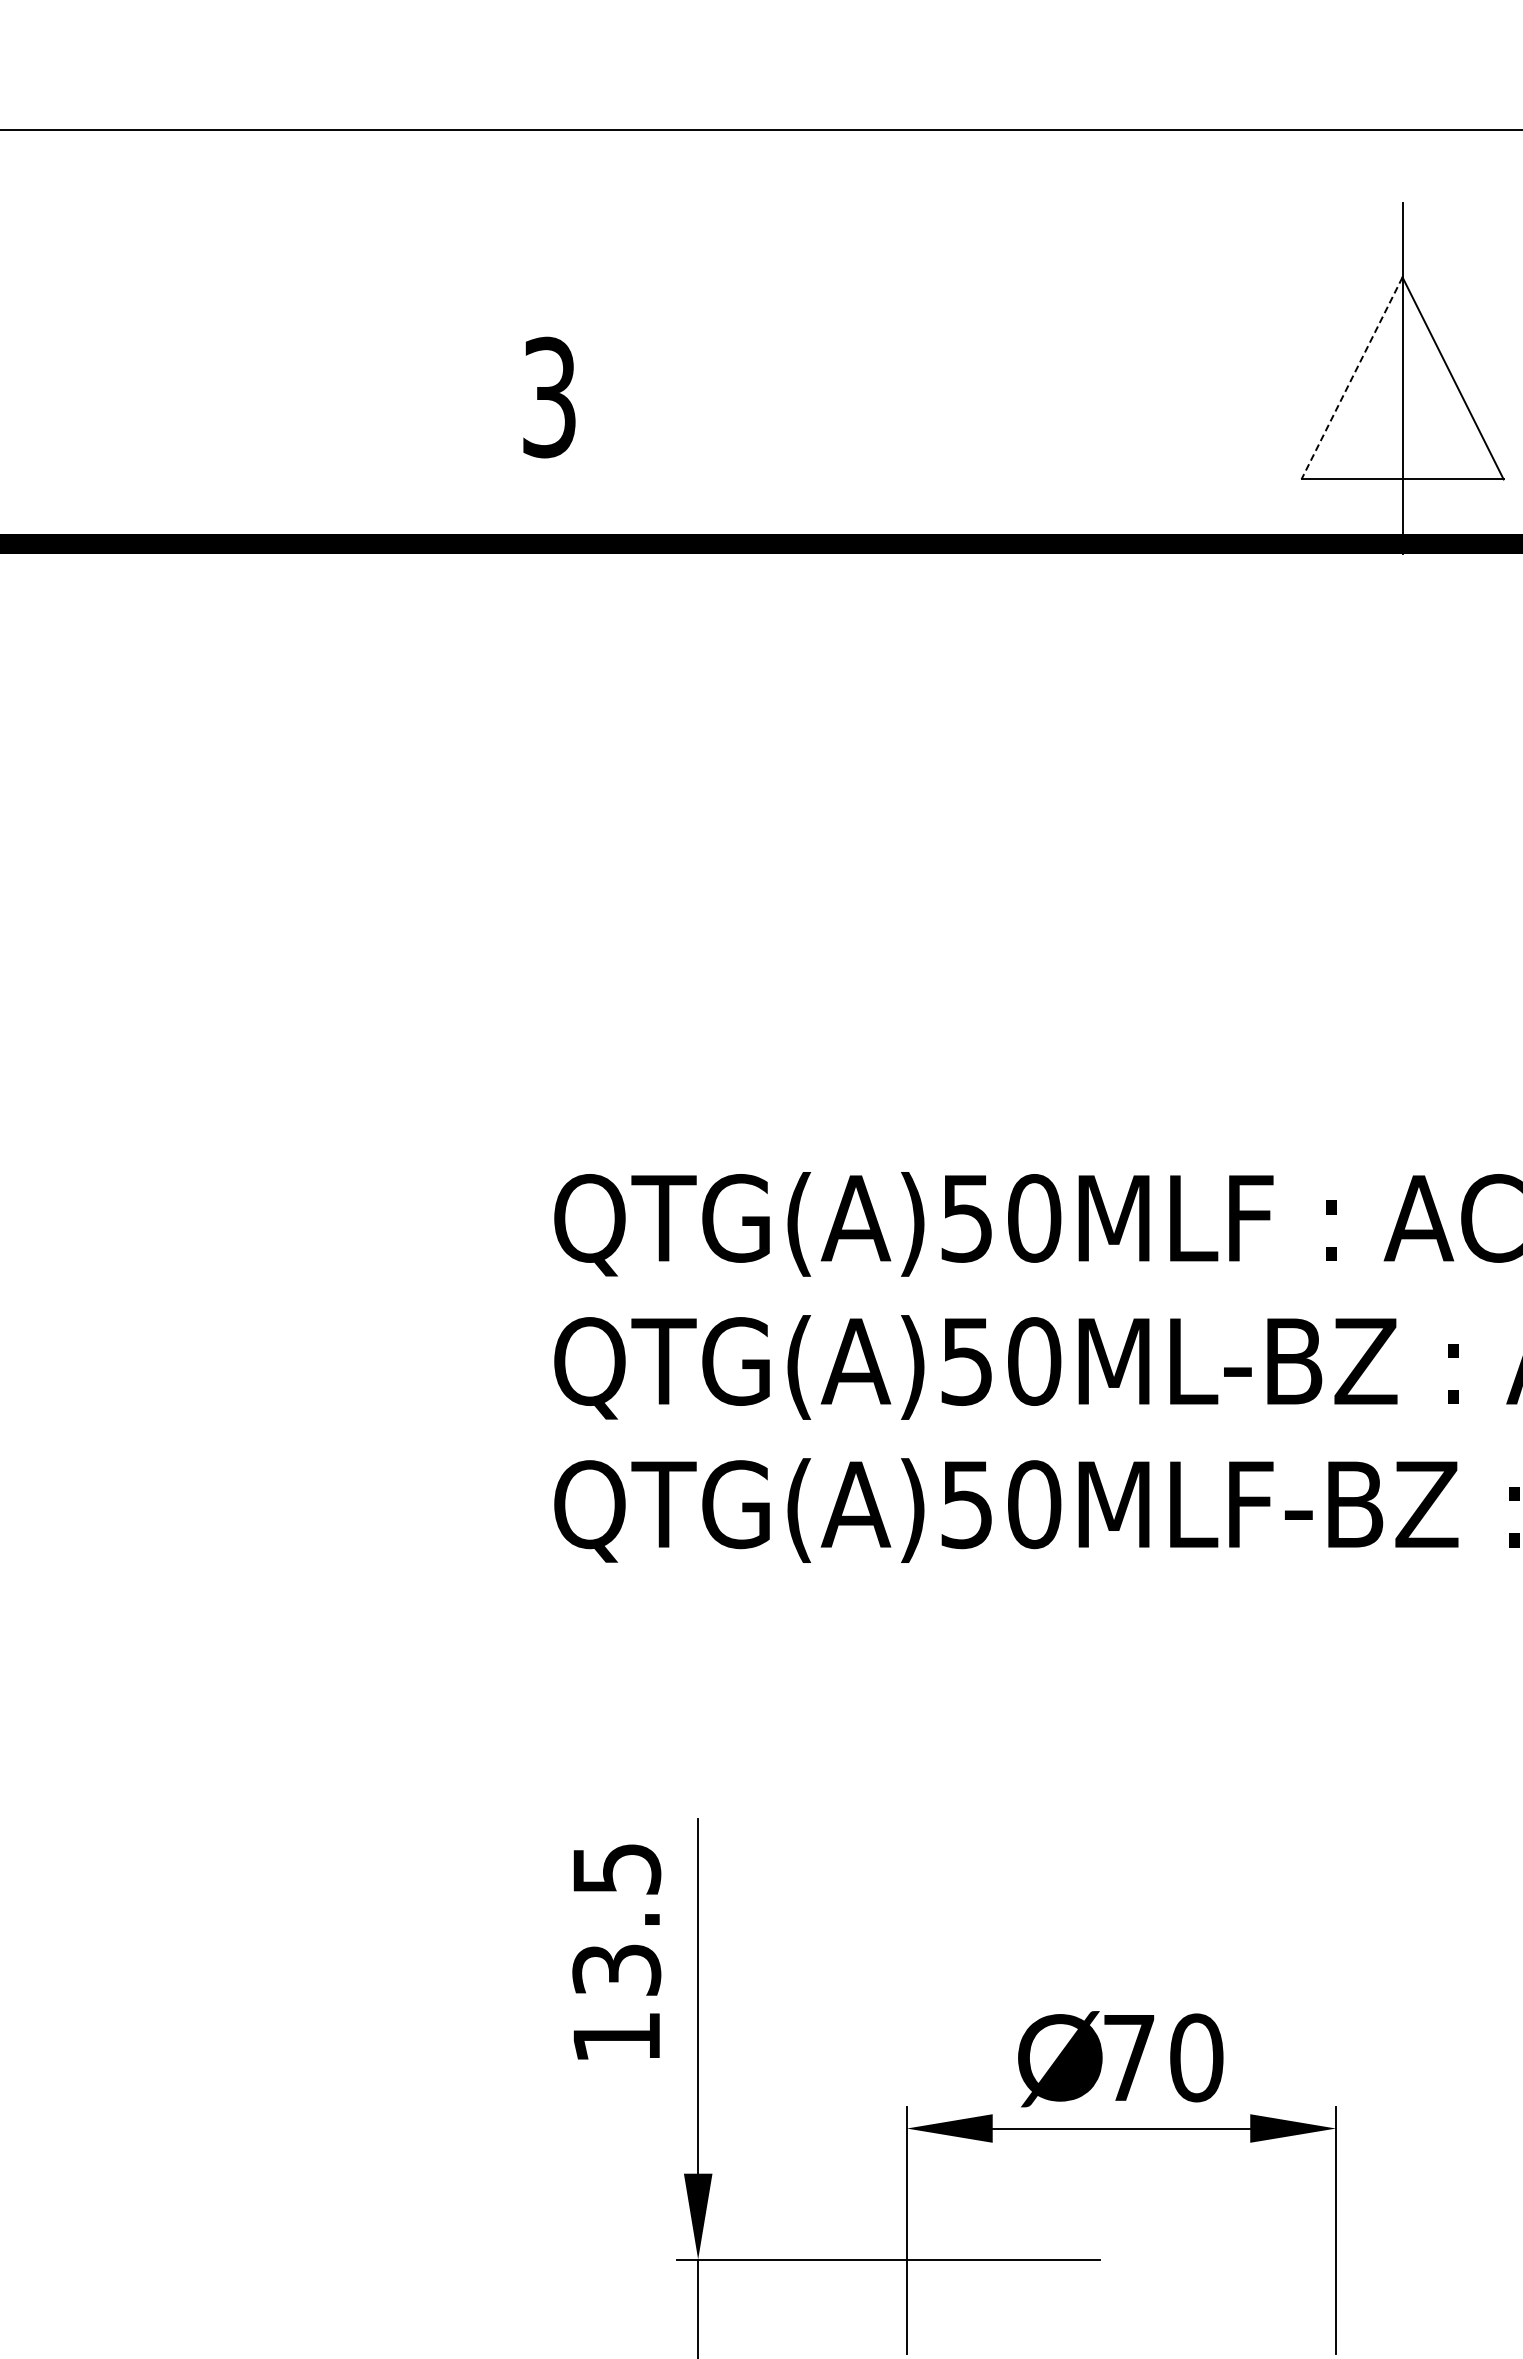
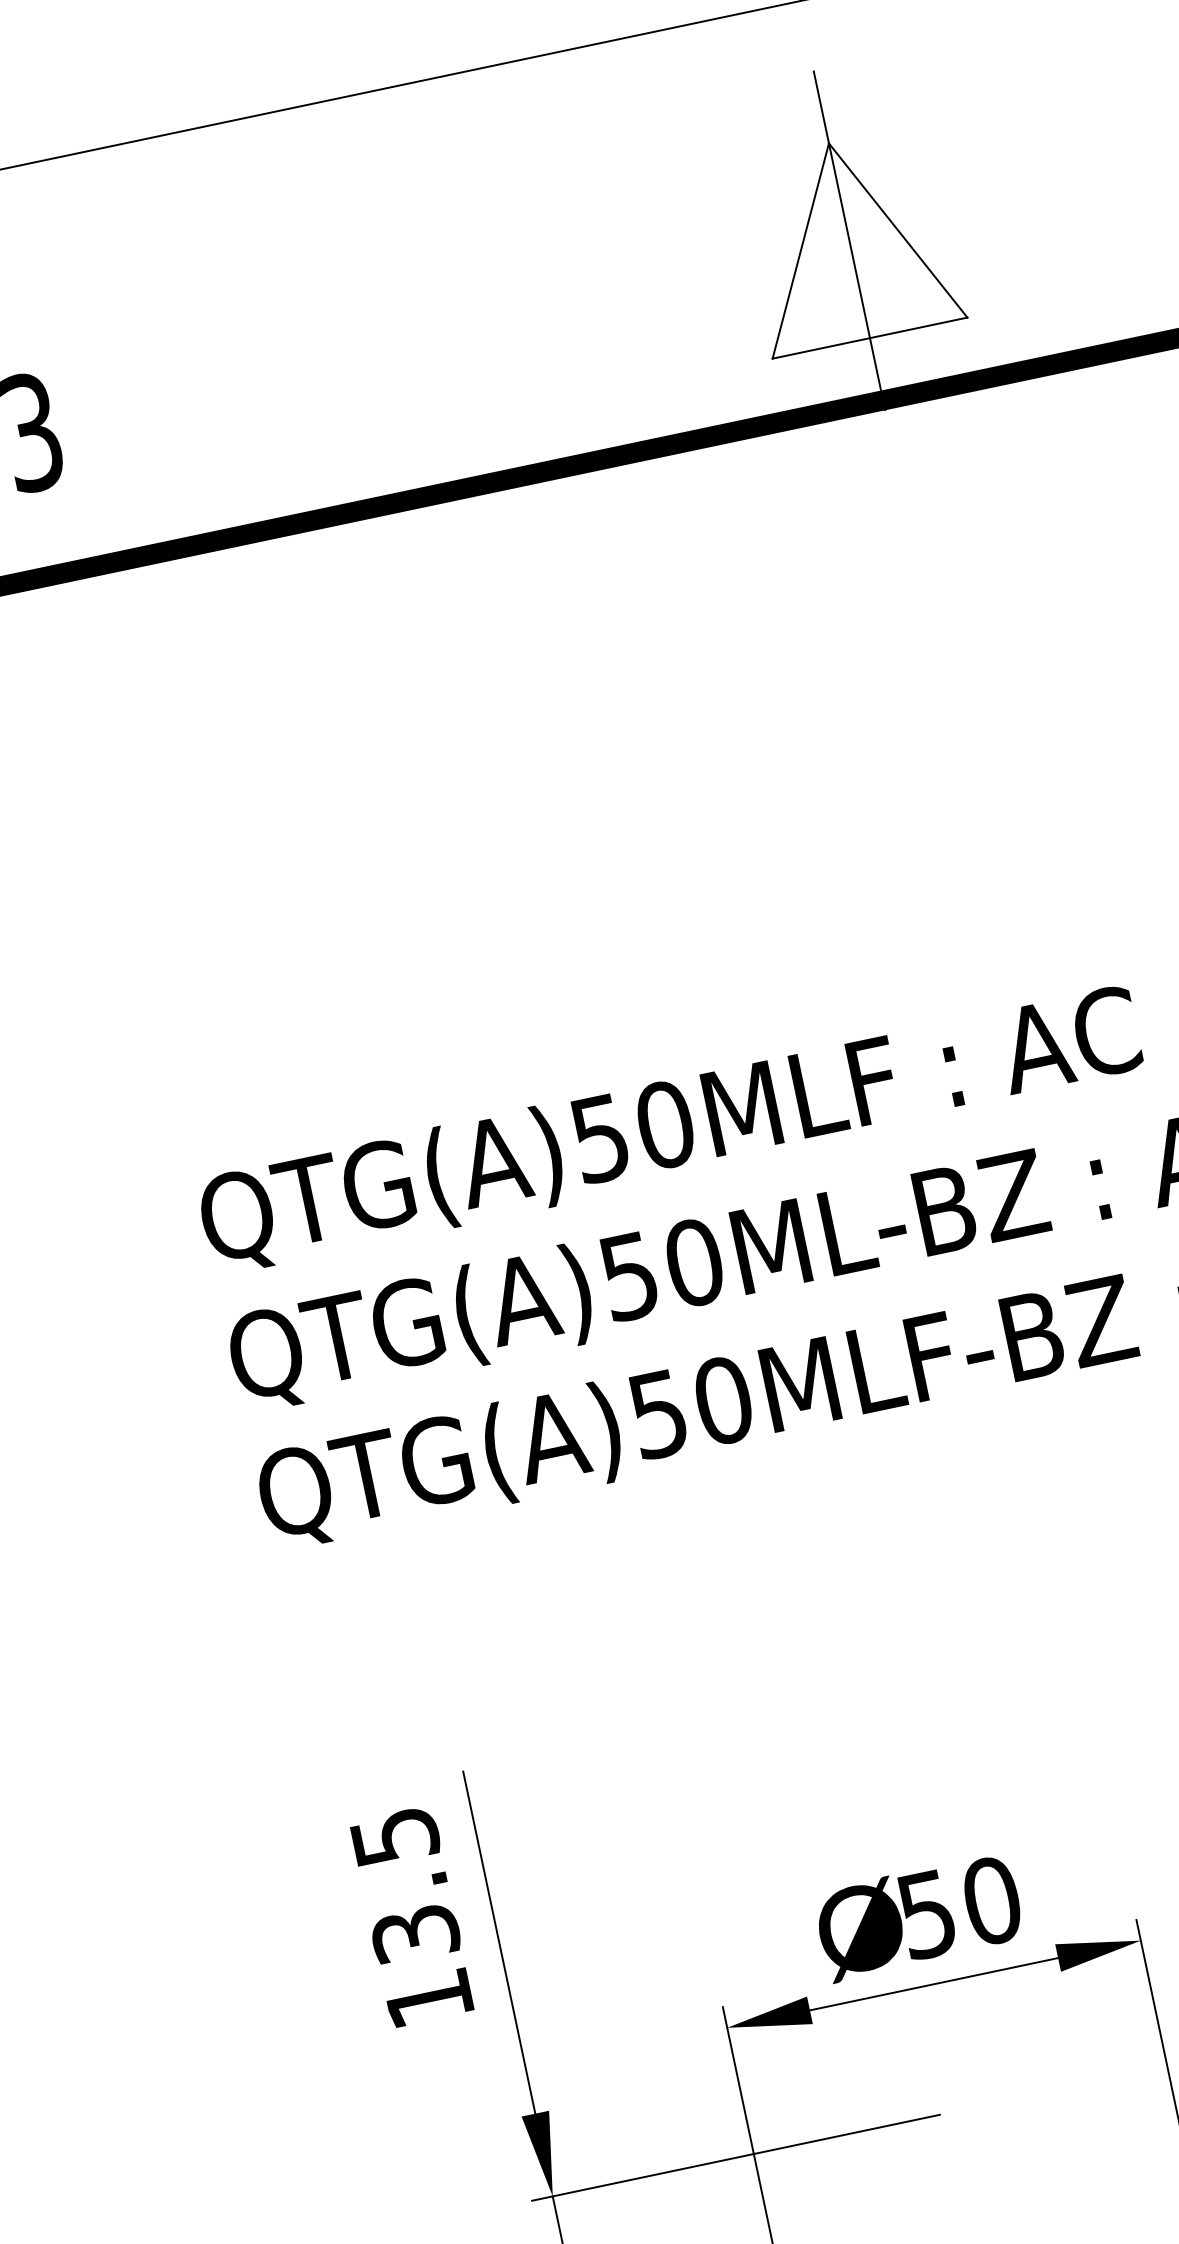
line: (1352, 378) -> (801, 251), dashed -> solid
text: (1129, 2058) -> (927, 1915), 70 -> 50

